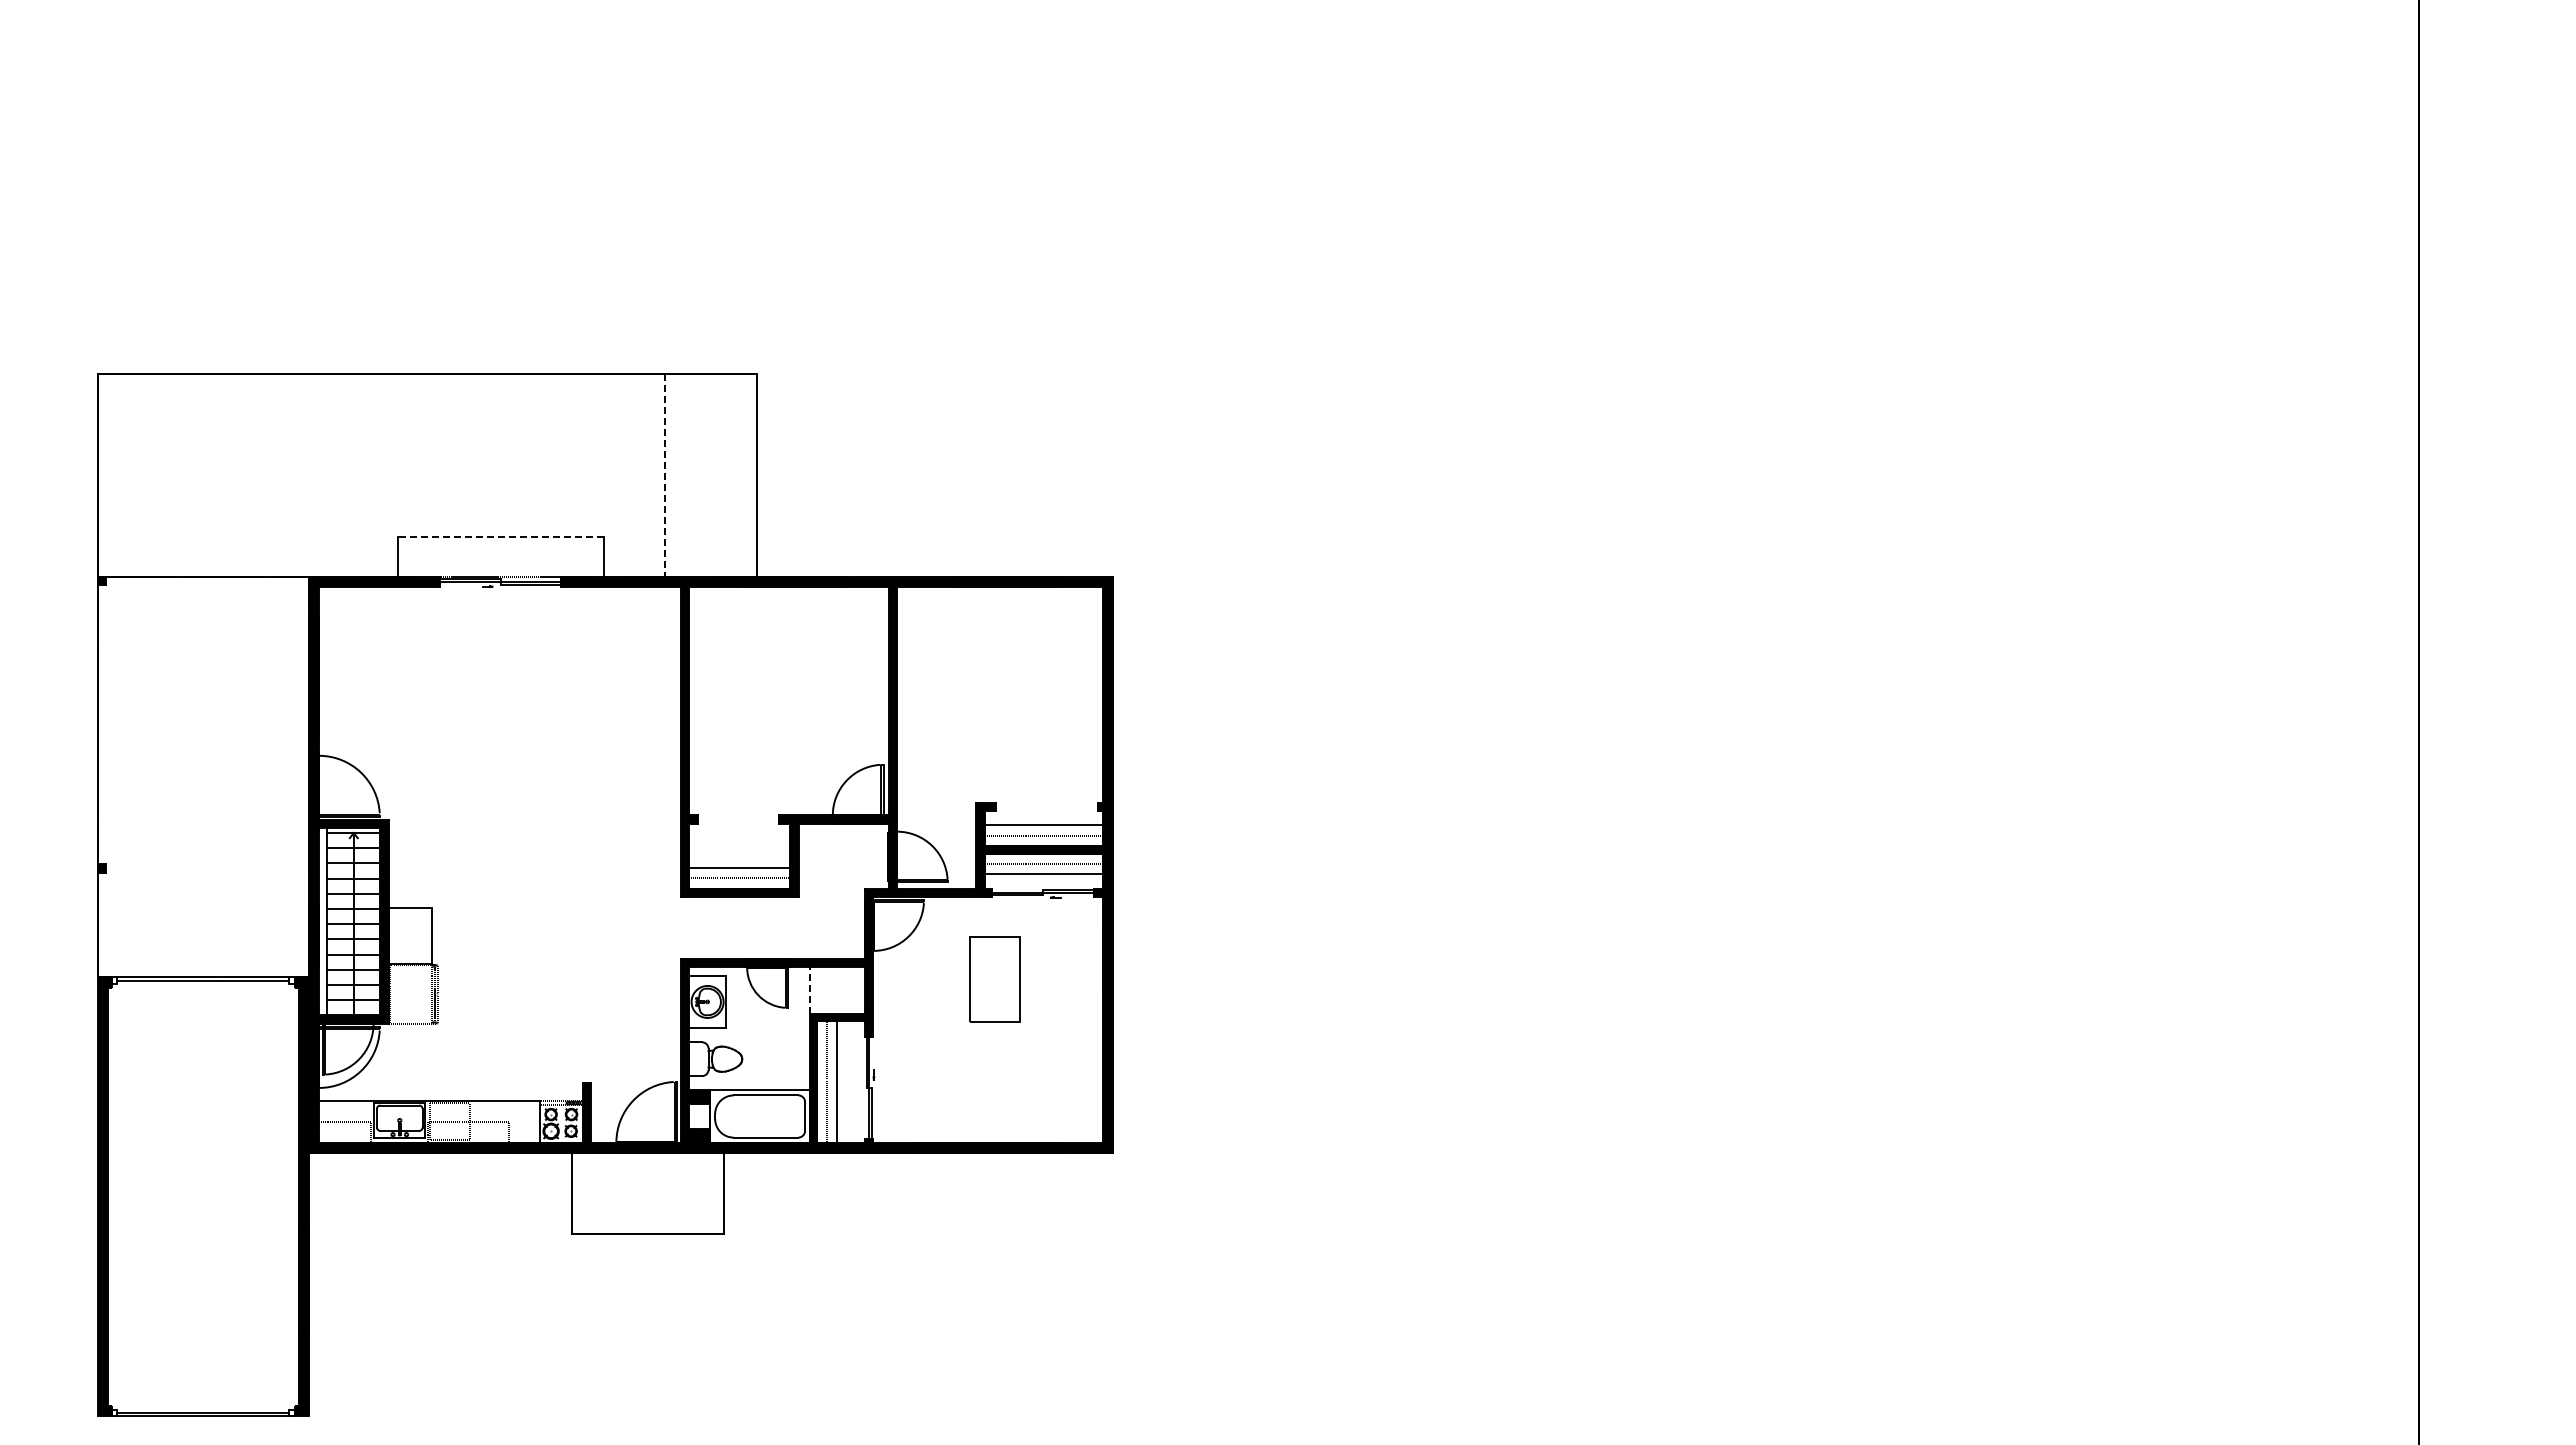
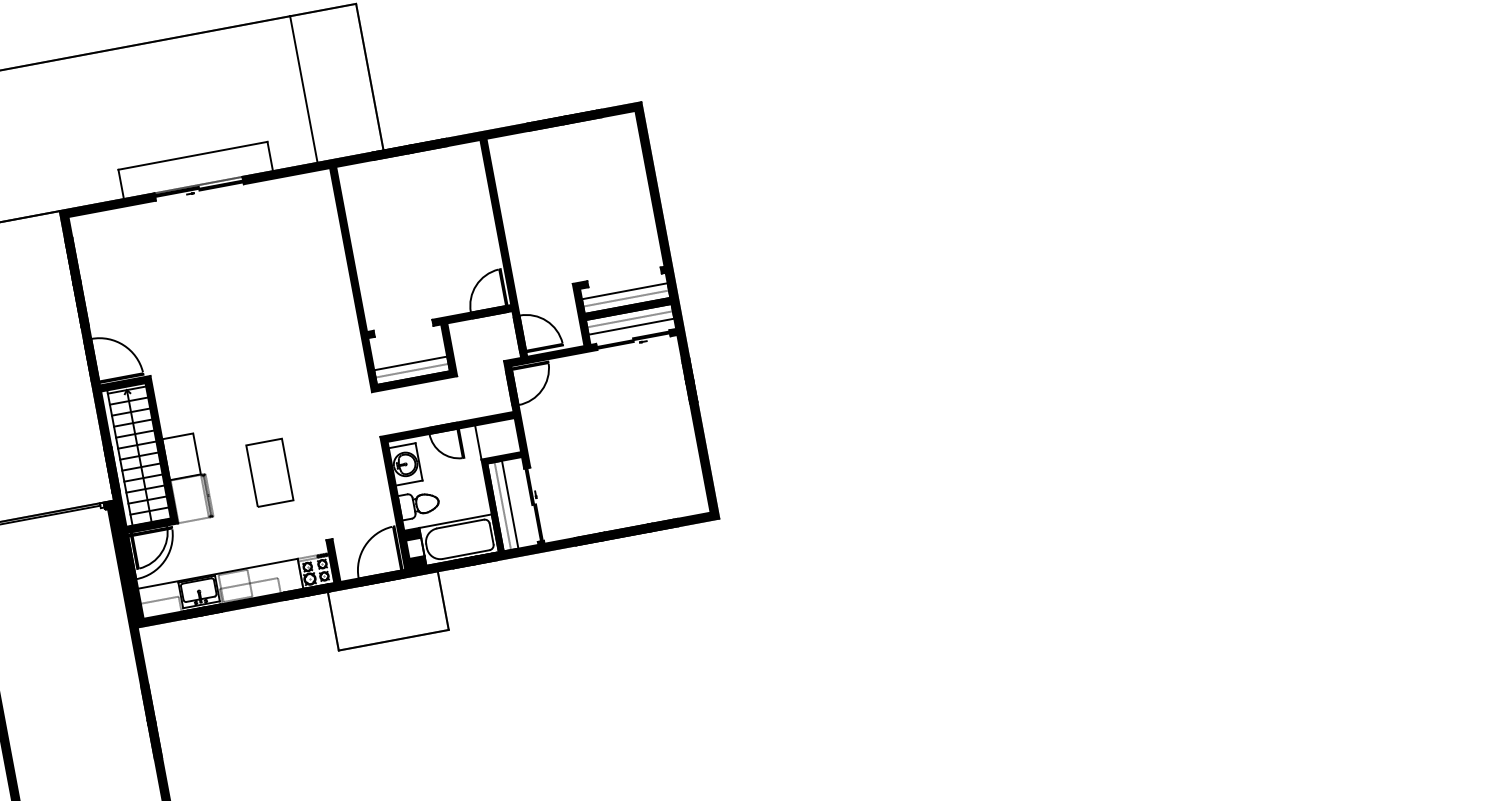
line: (665, 476) -> (304, 90), dashed -> solid
line: (500, 536) -> (192, 155), dashed -> solid
part: (994, 979) -> (269, 473), moved
line: (810, 990) -> (478, 442), dashed -> solid

